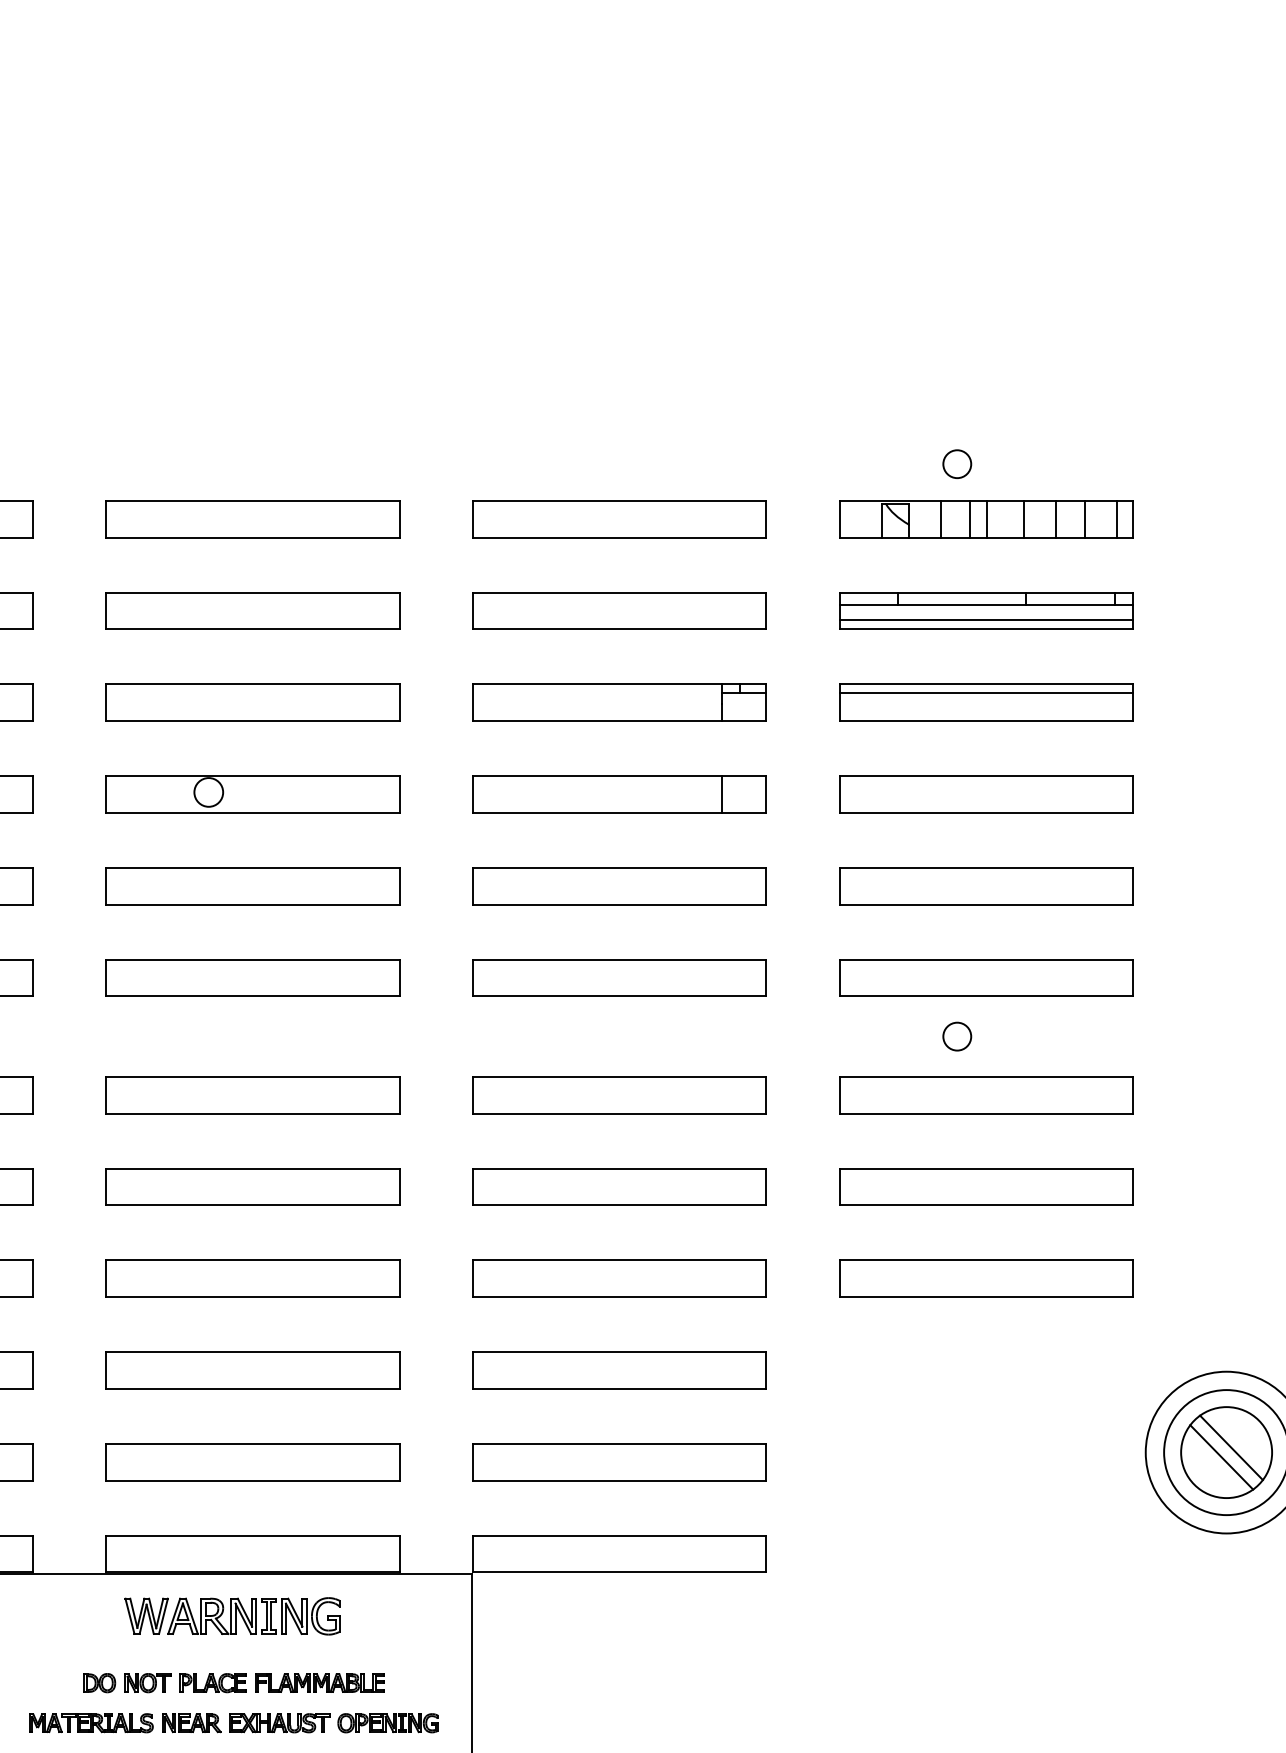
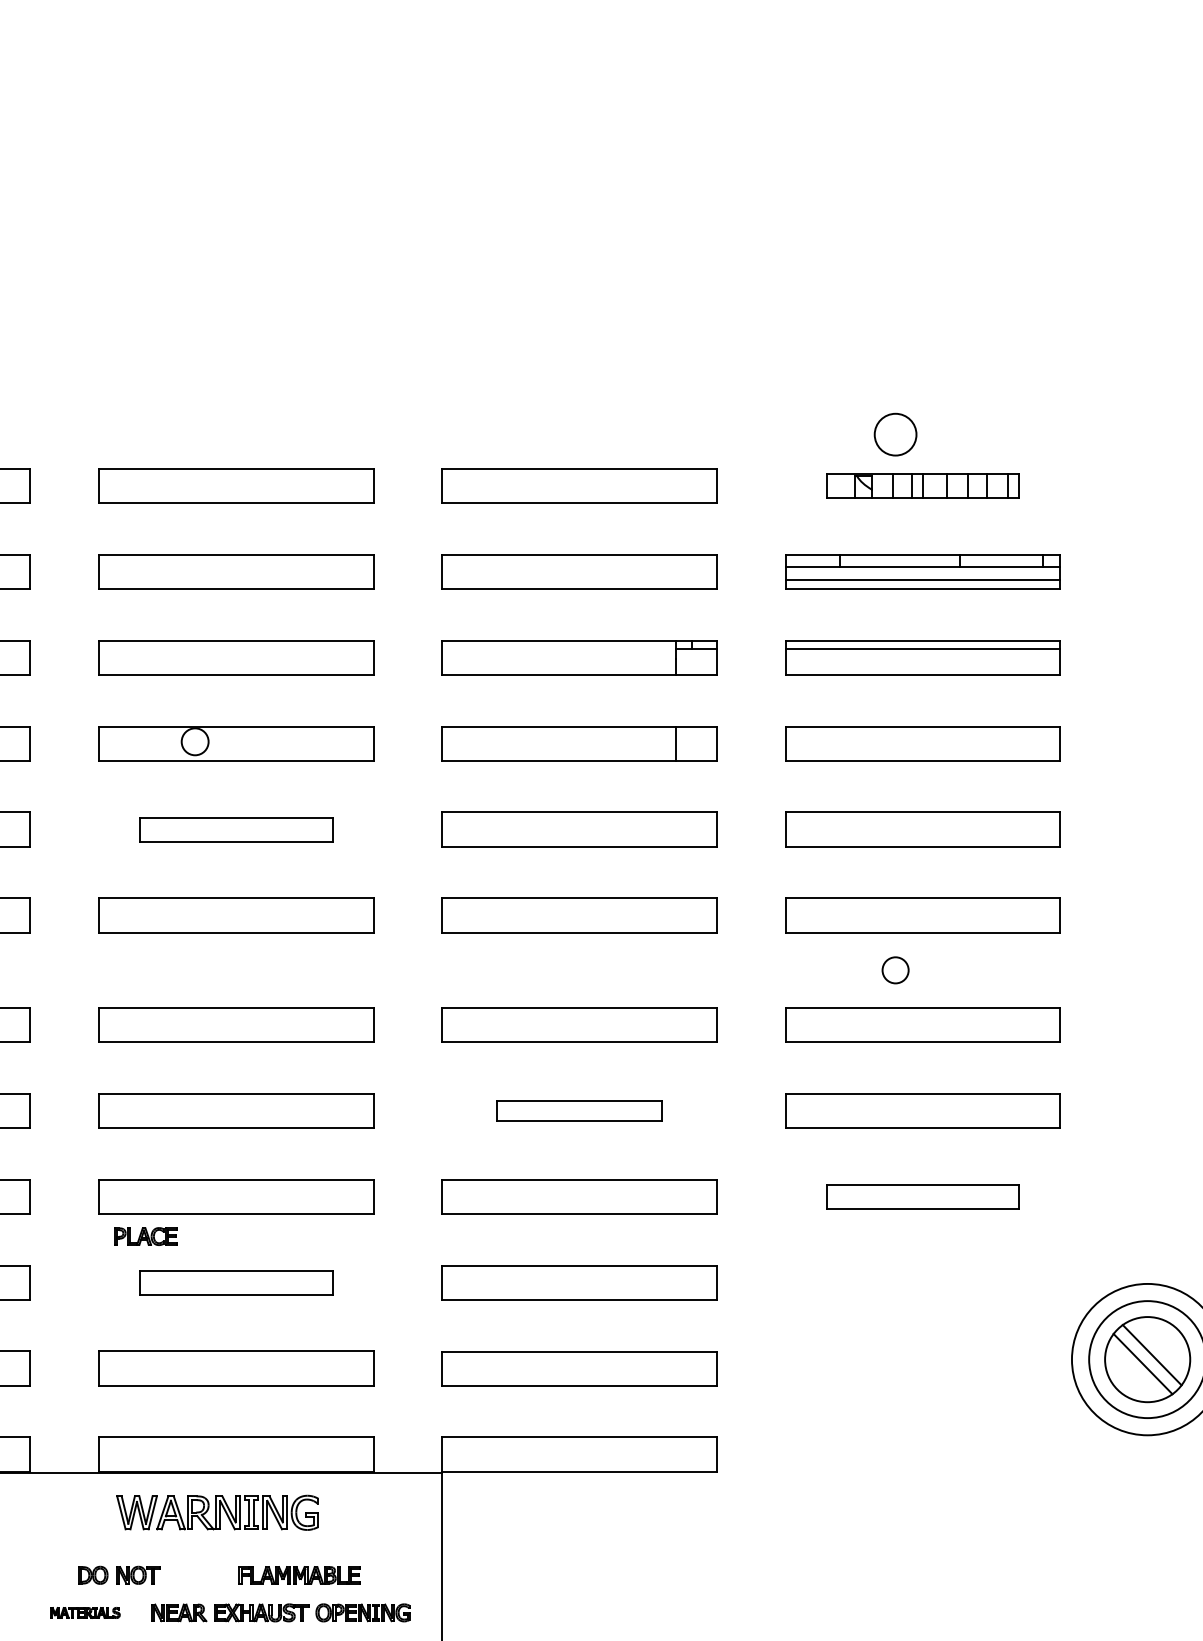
circle: (957, 464) -> (895, 434), size x1.6
part: (986, 519) -> (922, 486), size x0.7
part: (252, 886) -> (236, 829), size x0.7
part: (619, 1186) -> (579, 1110), size x0.6
part: (986, 1278) -> (922, 1196), size x0.7
part: (252, 1370) -> (236, 1282), size x0.7
part: (212, 1683) -> (145, 1236), moved
part: (91, 1723) -> (85, 1613), size x0.6

